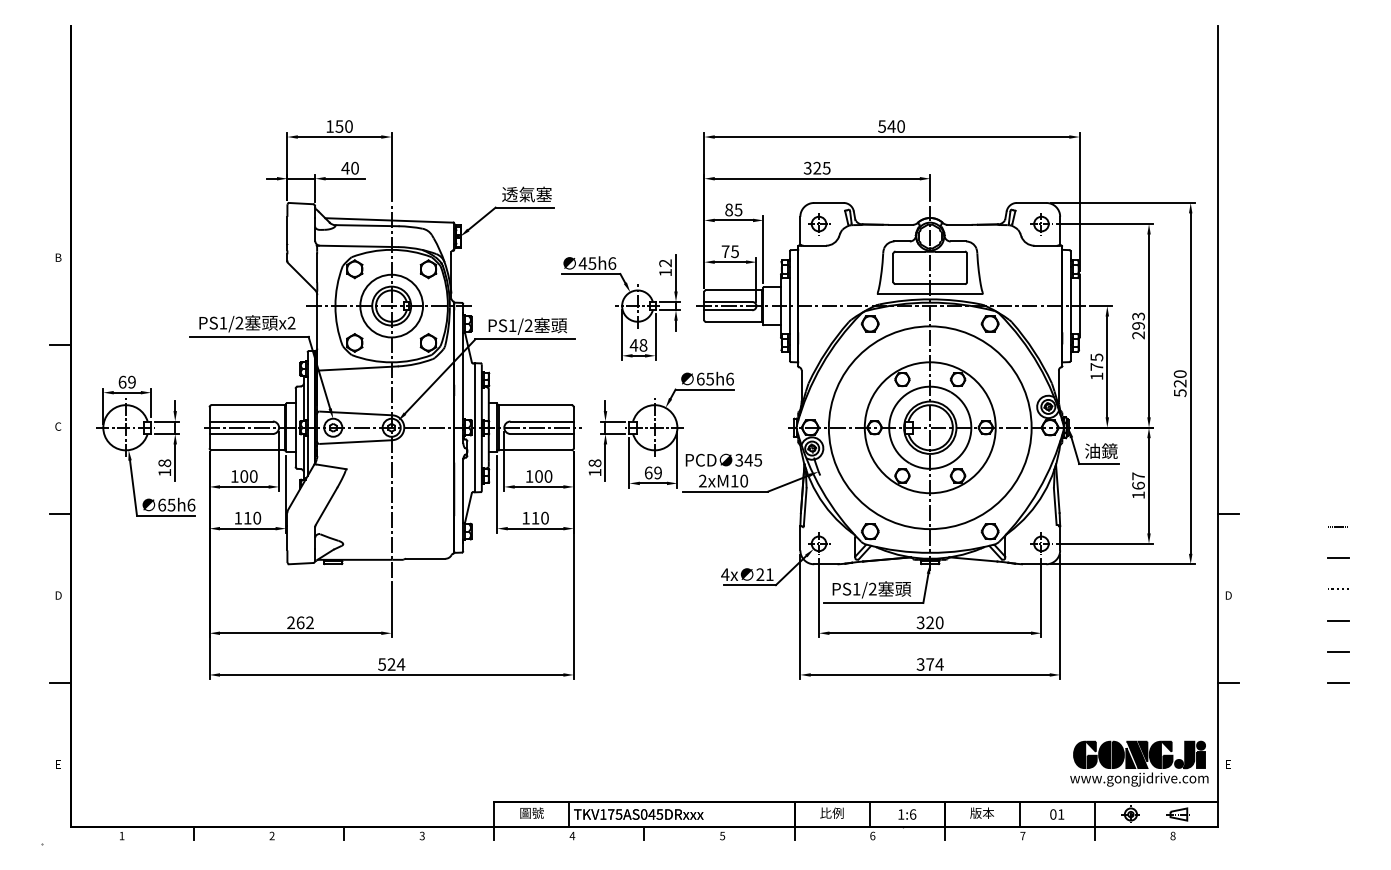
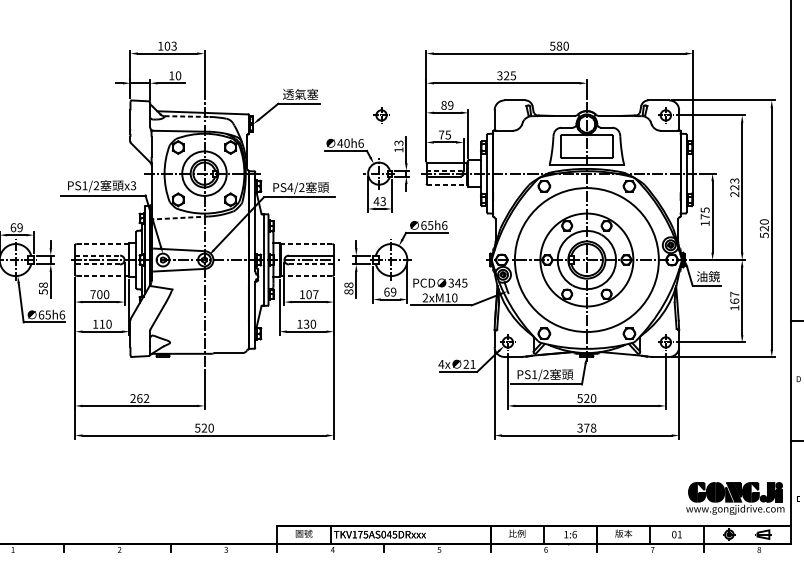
text: (343, 126) -> (170, 46), 150 -> 103
text: (891, 126) -> (559, 46), 540 -> 580
text: (345, 168) -> (171, 75), 40 -> 10
text: (738, 209) -> (450, 105), 85 -> 89
part: (819, 224) -> (381, 115), moved
line: (367, 225) -> (187, 116), solid -> dashed
text: (592, 263) -> (347, 143), 45h6 -> 40h6
text: (665, 263) -> (398, 143), 12 -> 13
line: (728, 301) -> (443, 170), solid -> dashed
line: (734, 321) -> (447, 184), solid -> dashed
text: (291, 323) -> (133, 186), x2 -> x3
text: (512, 325) -> (290, 187), PS1/2 -> PS4/2
text: (1138, 325) -> (734, 187), 293 -> 223
text: (643, 345) -> (383, 201), 48 -> 43
line: (358, 368) -> (180, 217), solid -> dashed
line: (247, 405) -> (102, 244), solid -> dashed
line: (535, 405) -> (306, 244), solid -> dashed
line: (241, 421) -> (97, 255), solid -> dashed
line: (241, 434) -> (97, 264), solid -> dashed
line: (542, 434) -> (311, 264), solid -> dashed
line: (247, 450) -> (102, 276), solid -> dashed
line: (535, 450) -> (306, 276), solid -> dashed
text: (164, 472) -> (43, 291), 18 -> 58
text: (594, 472) -> (348, 291), 18 -> 88
text: (234, 476) -> (92, 294), 100 -> 700
text: (548, 476) -> (315, 294), 100 -> 107
text: (535, 517) -> (306, 323), 110 -> 130
text: (920, 622) -> (579, 398), 320 -> 520
text: (400, 664) -> (210, 428), 524 -> 520
text: (939, 664) -> (593, 428), 374 -> 378

